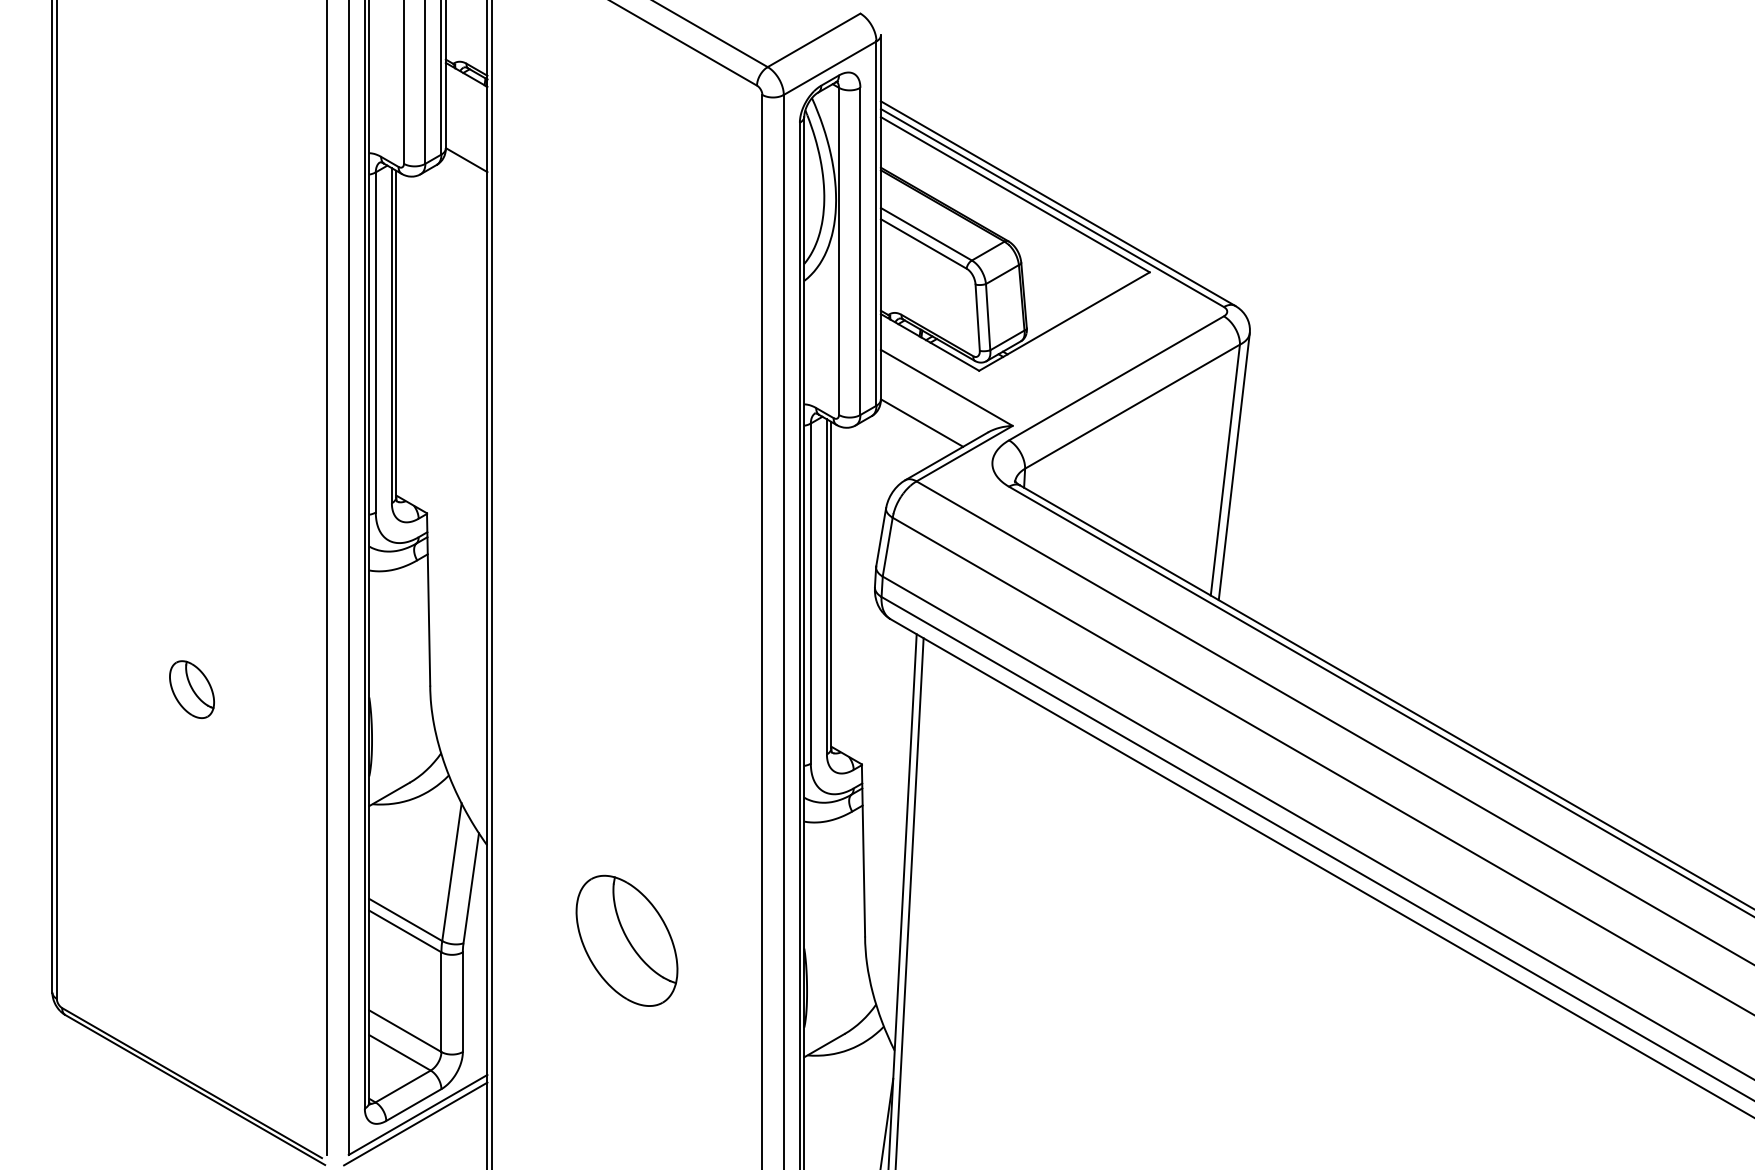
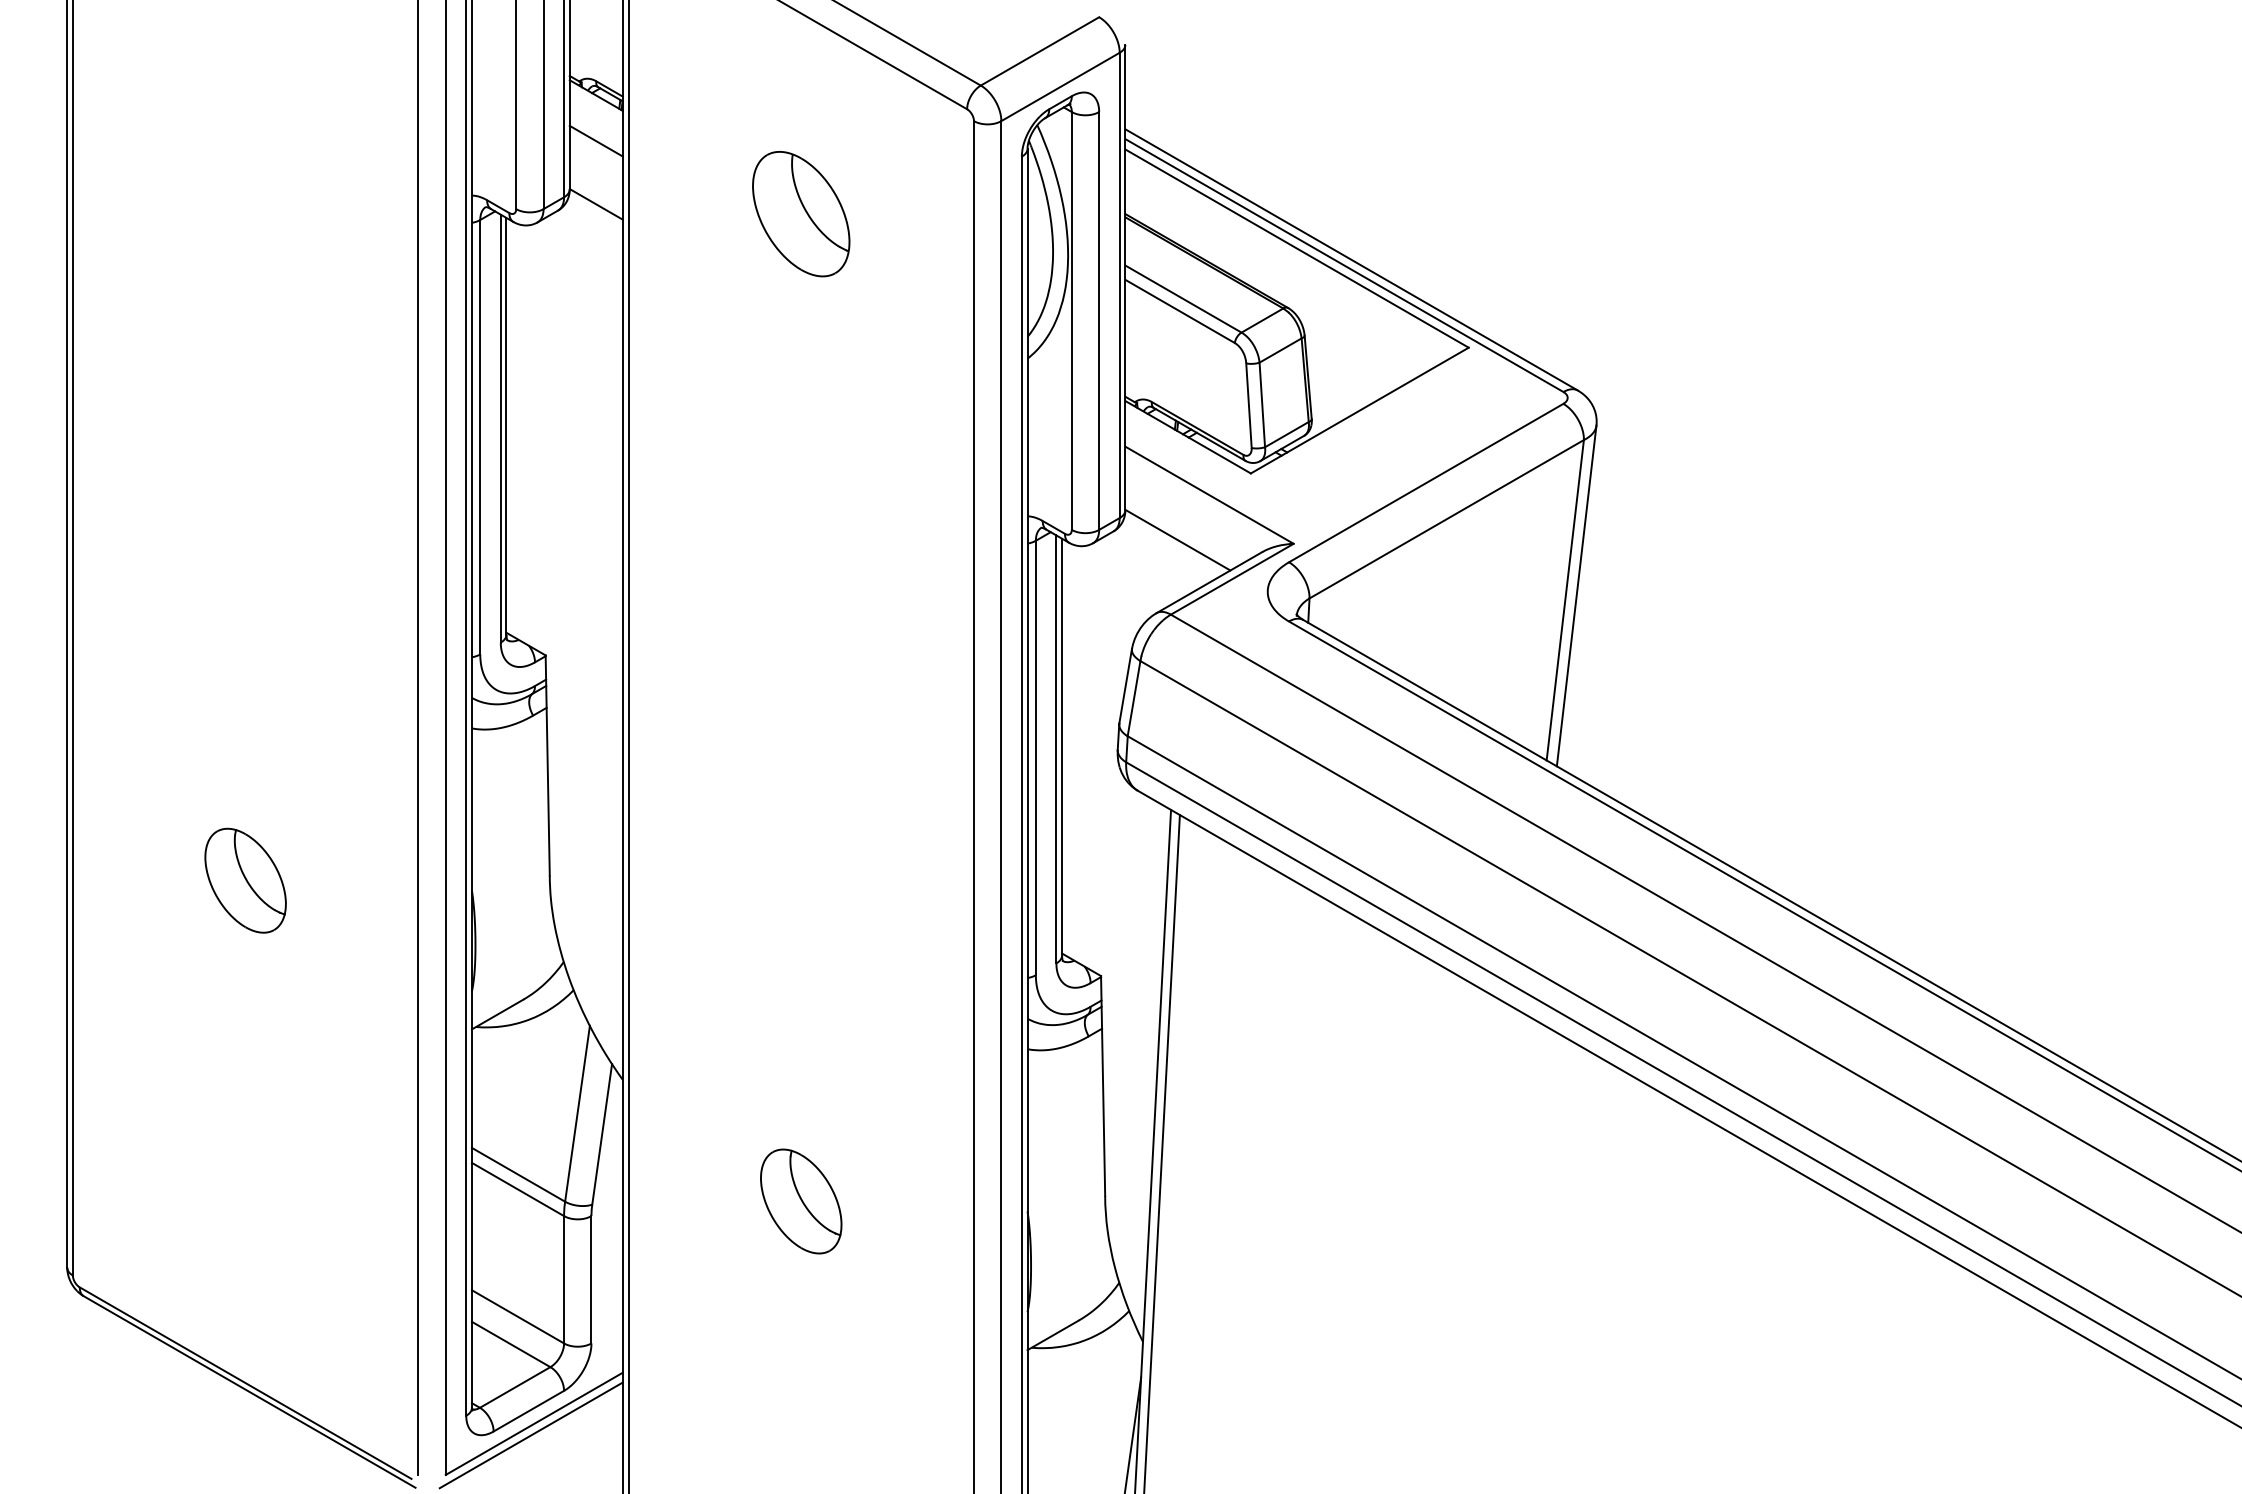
line: (466, 110) -> (595, 140), added
part: (627, 168) -> (801, 214), added
part: (191, 689) -> (245, 880), size x1.43
part: (627, 940) -> (801, 1201), size x0.62

